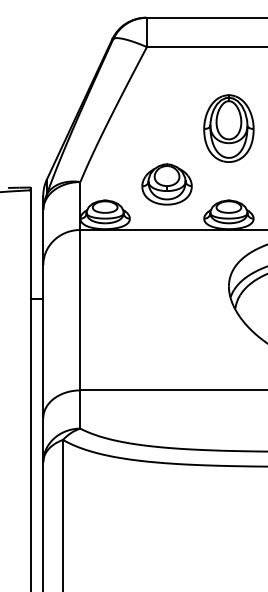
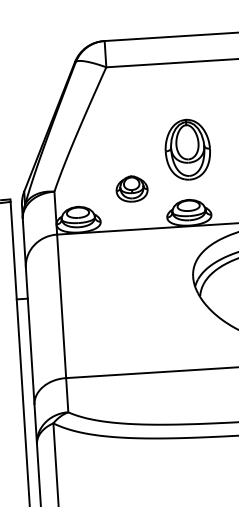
part: (228, 128) -> (187, 149), moved
part: (166, 184) -> (131, 189), size x0.7

